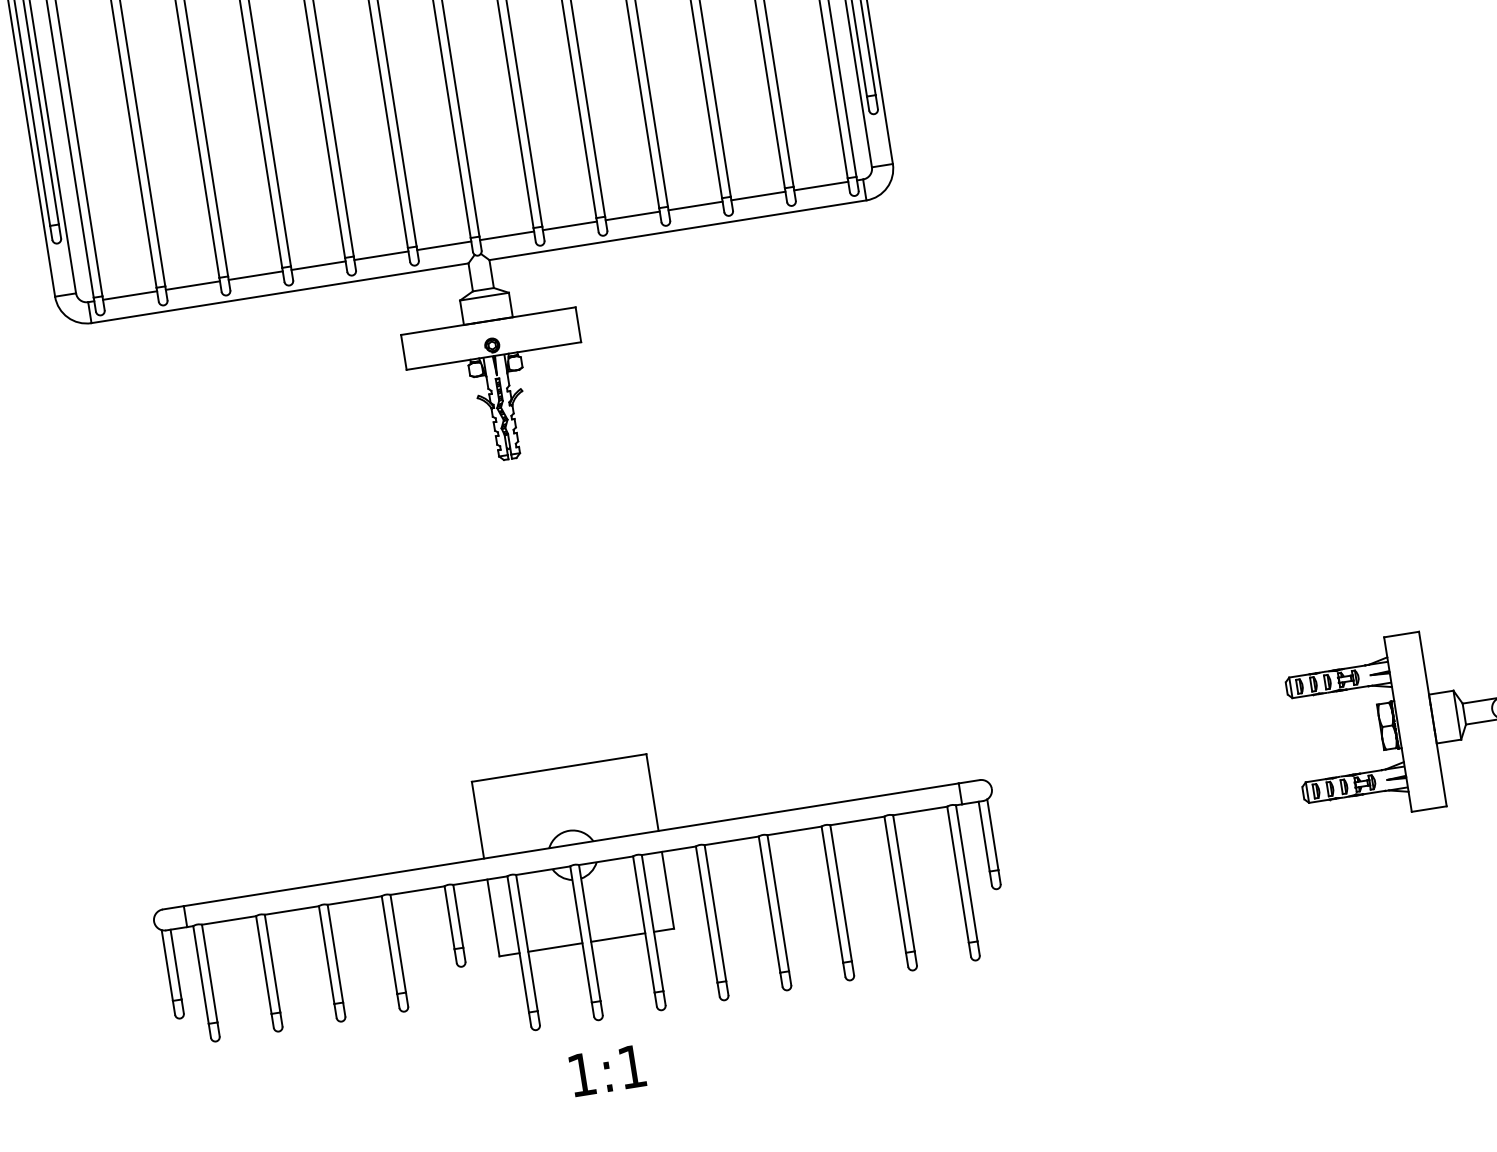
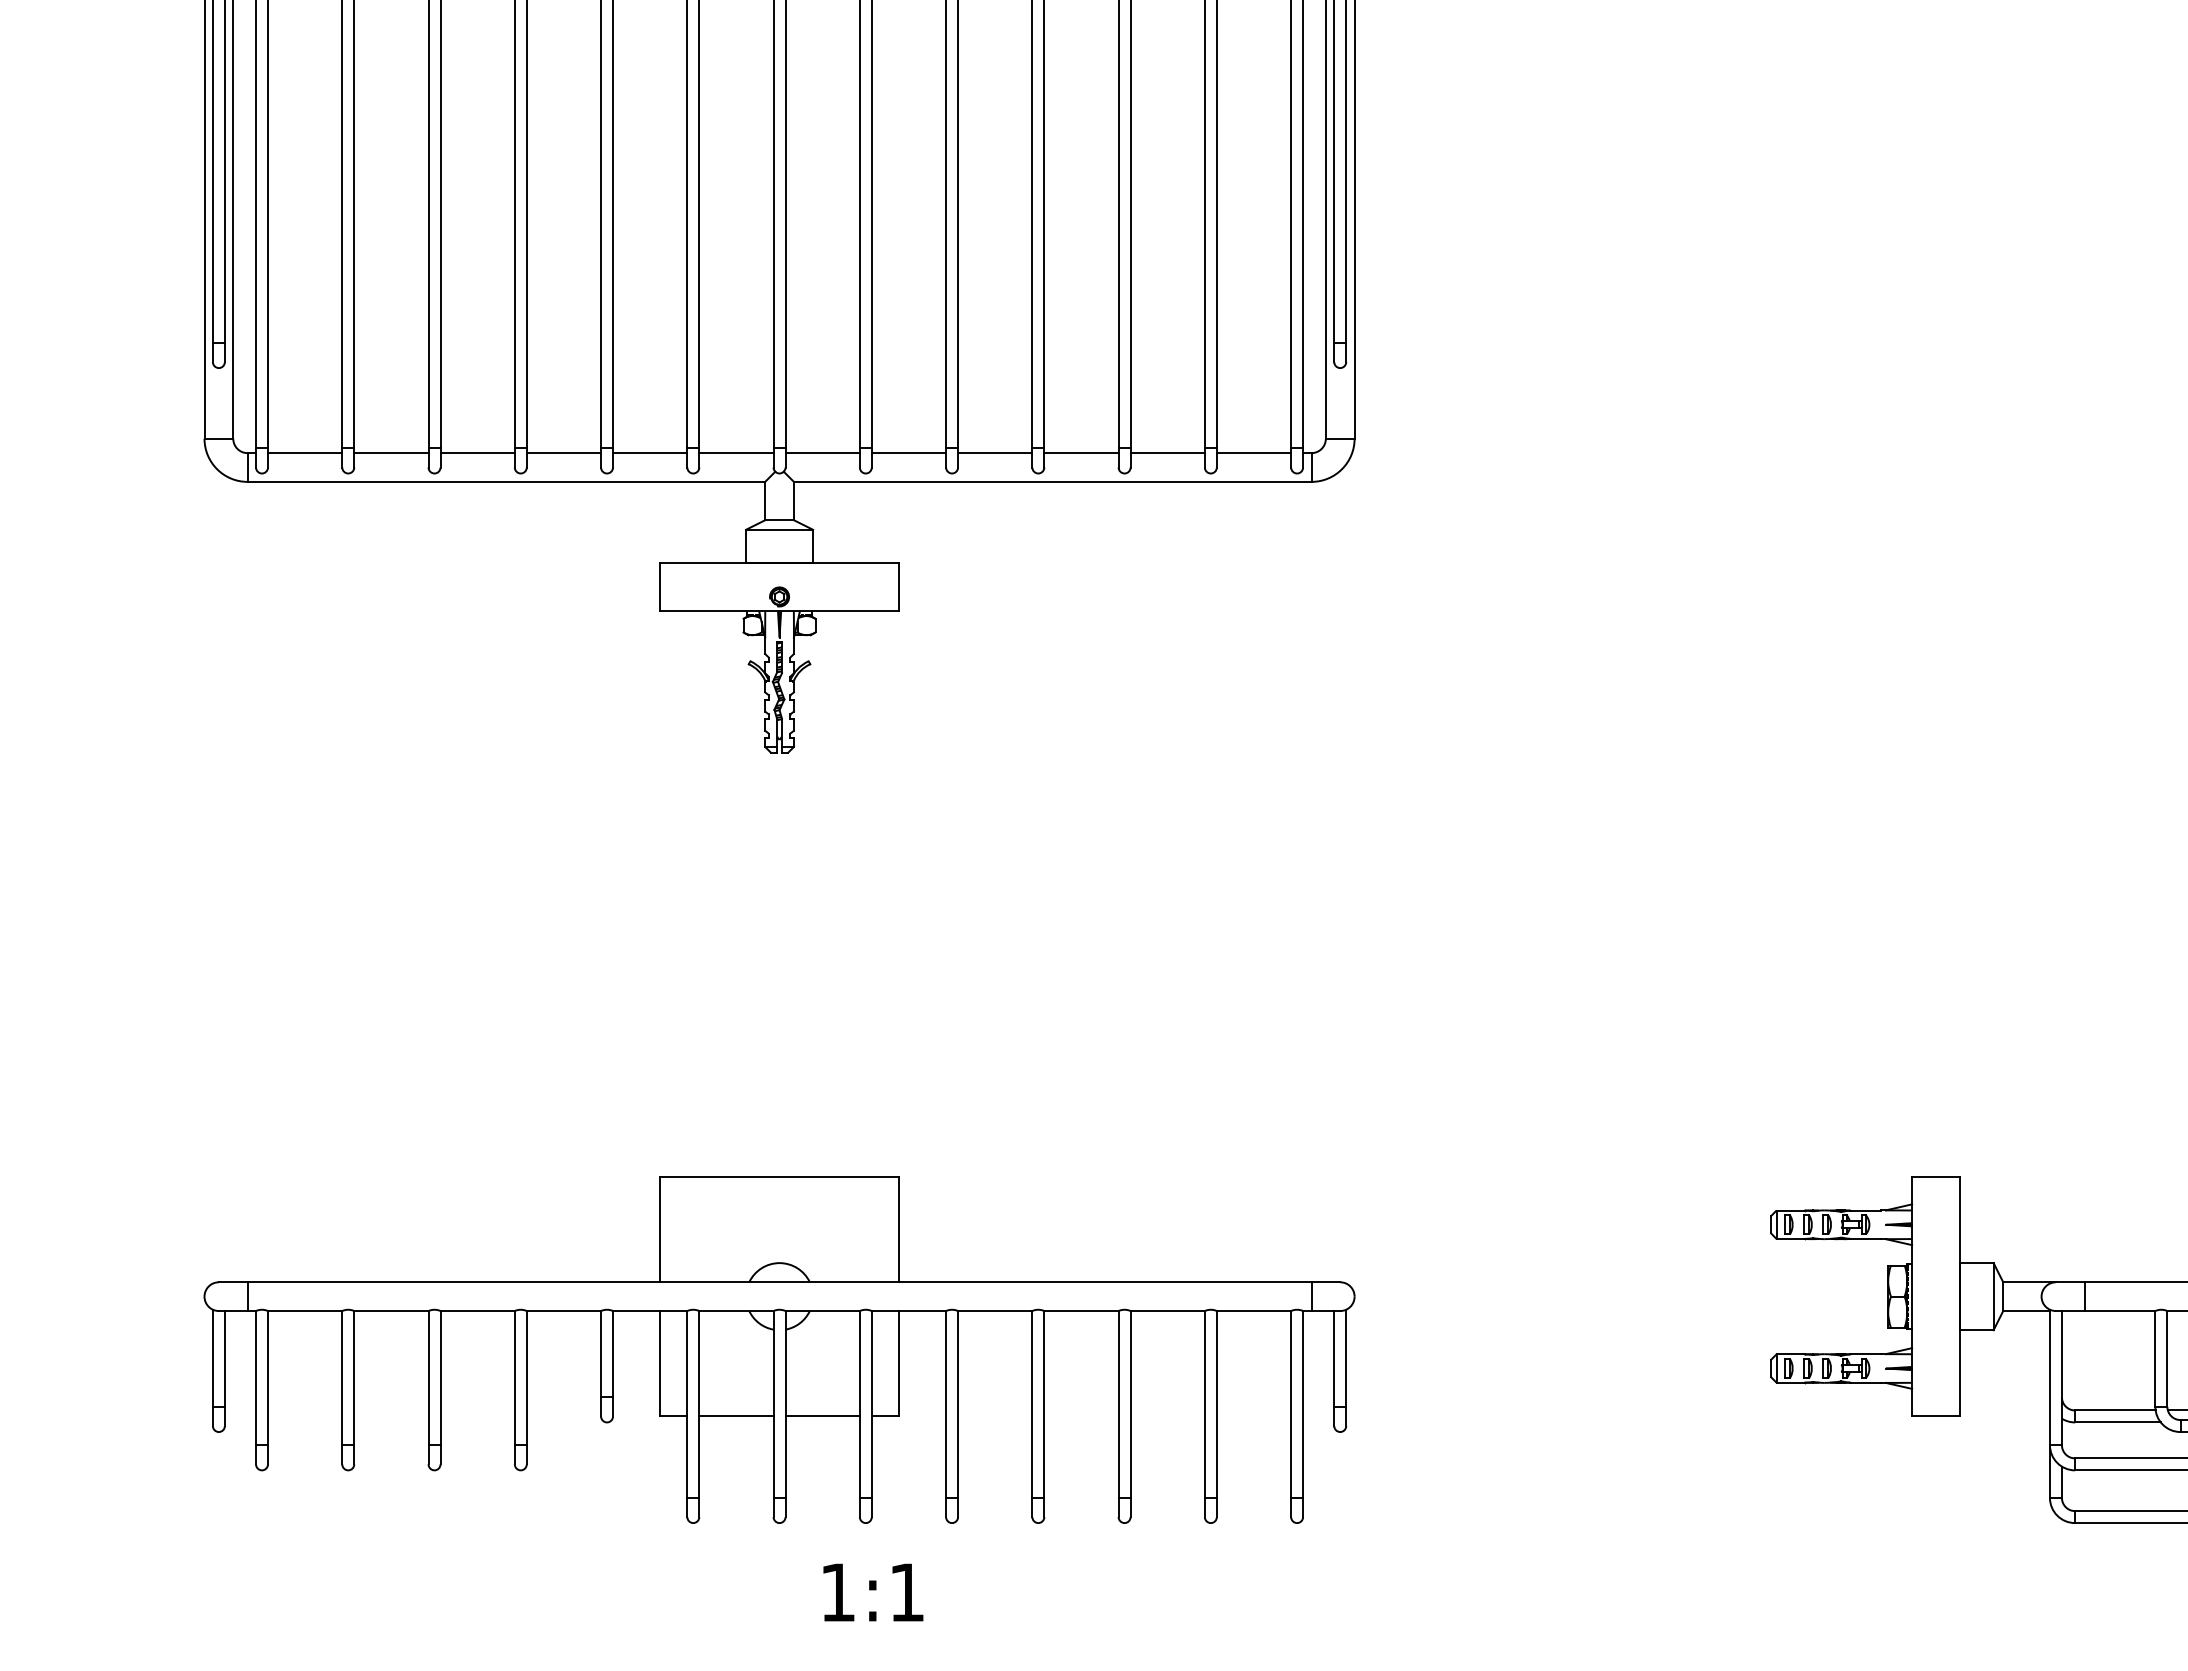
text: (607, 1070) -> (873, 1592), moved

